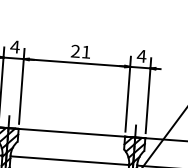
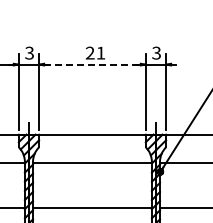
text: (15, 46) -> (29, 52), 4 -> 3
text: (141, 55) -> (156, 52), 4 -> 3
line: (77, 62) -> (92, 64), solid -> dashed

